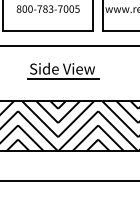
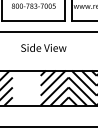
line: (63, 79) -> (44, 55), removed
hatch: (37, 125) -> (26, 87), removed

